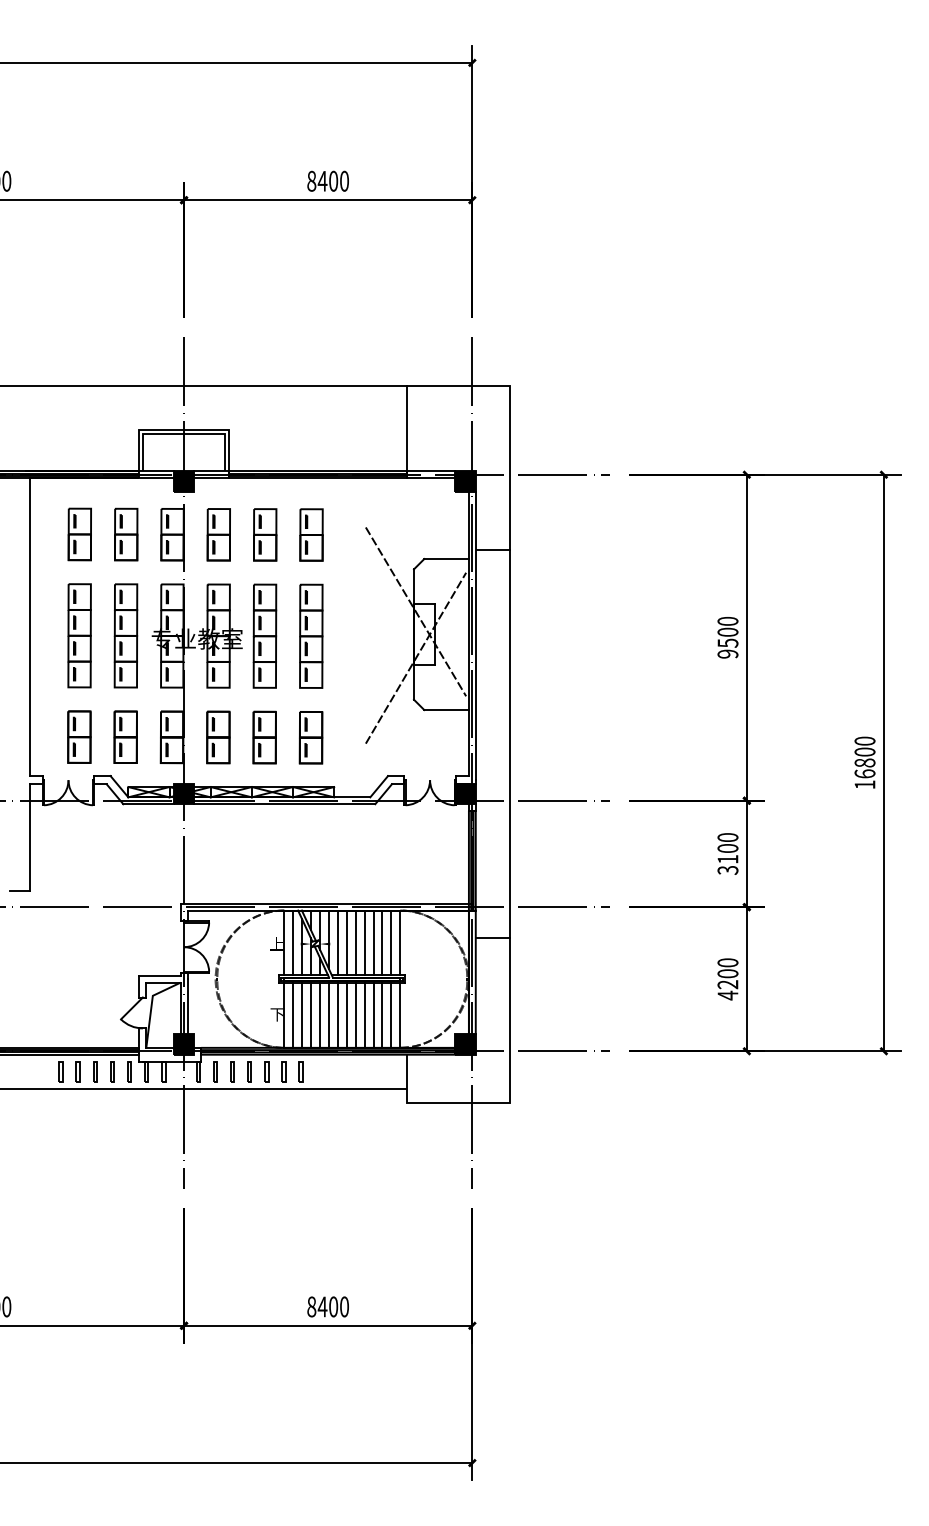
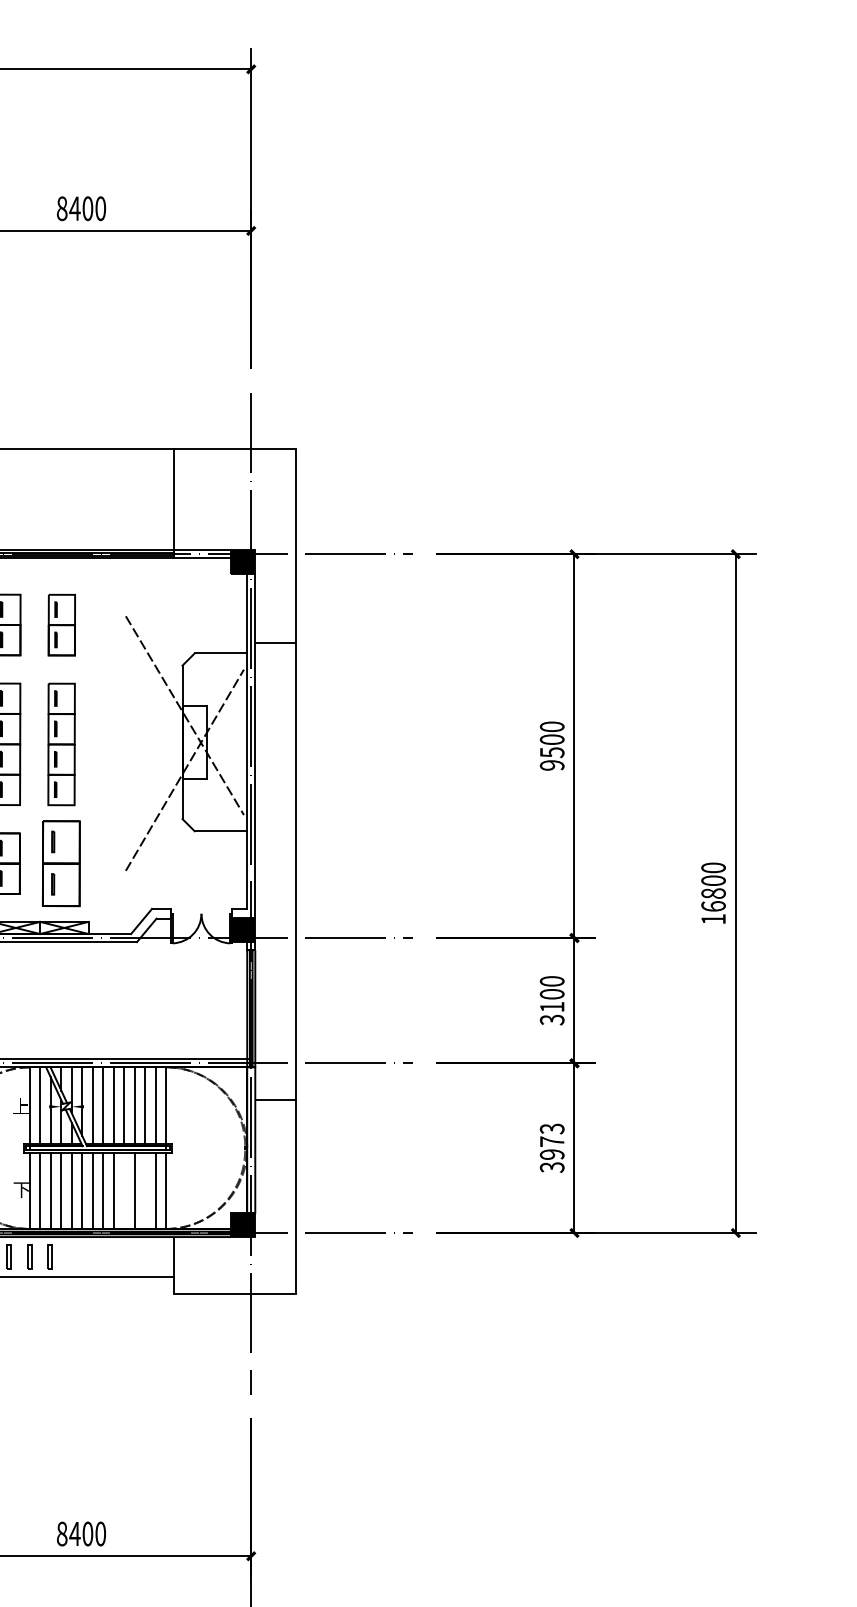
part: (310, 737) -> (60, 863), size x1.4
text: (727, 979) -> (551, 1148), 4200 -> 3973
line: (364, 1014) -> (124, 1189), removed
line: (382, 1014) -> (145, 1189), removed

